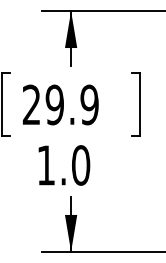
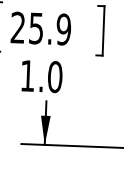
text: (54, 104) -> (36, 28), 29.9 -> 25.9

